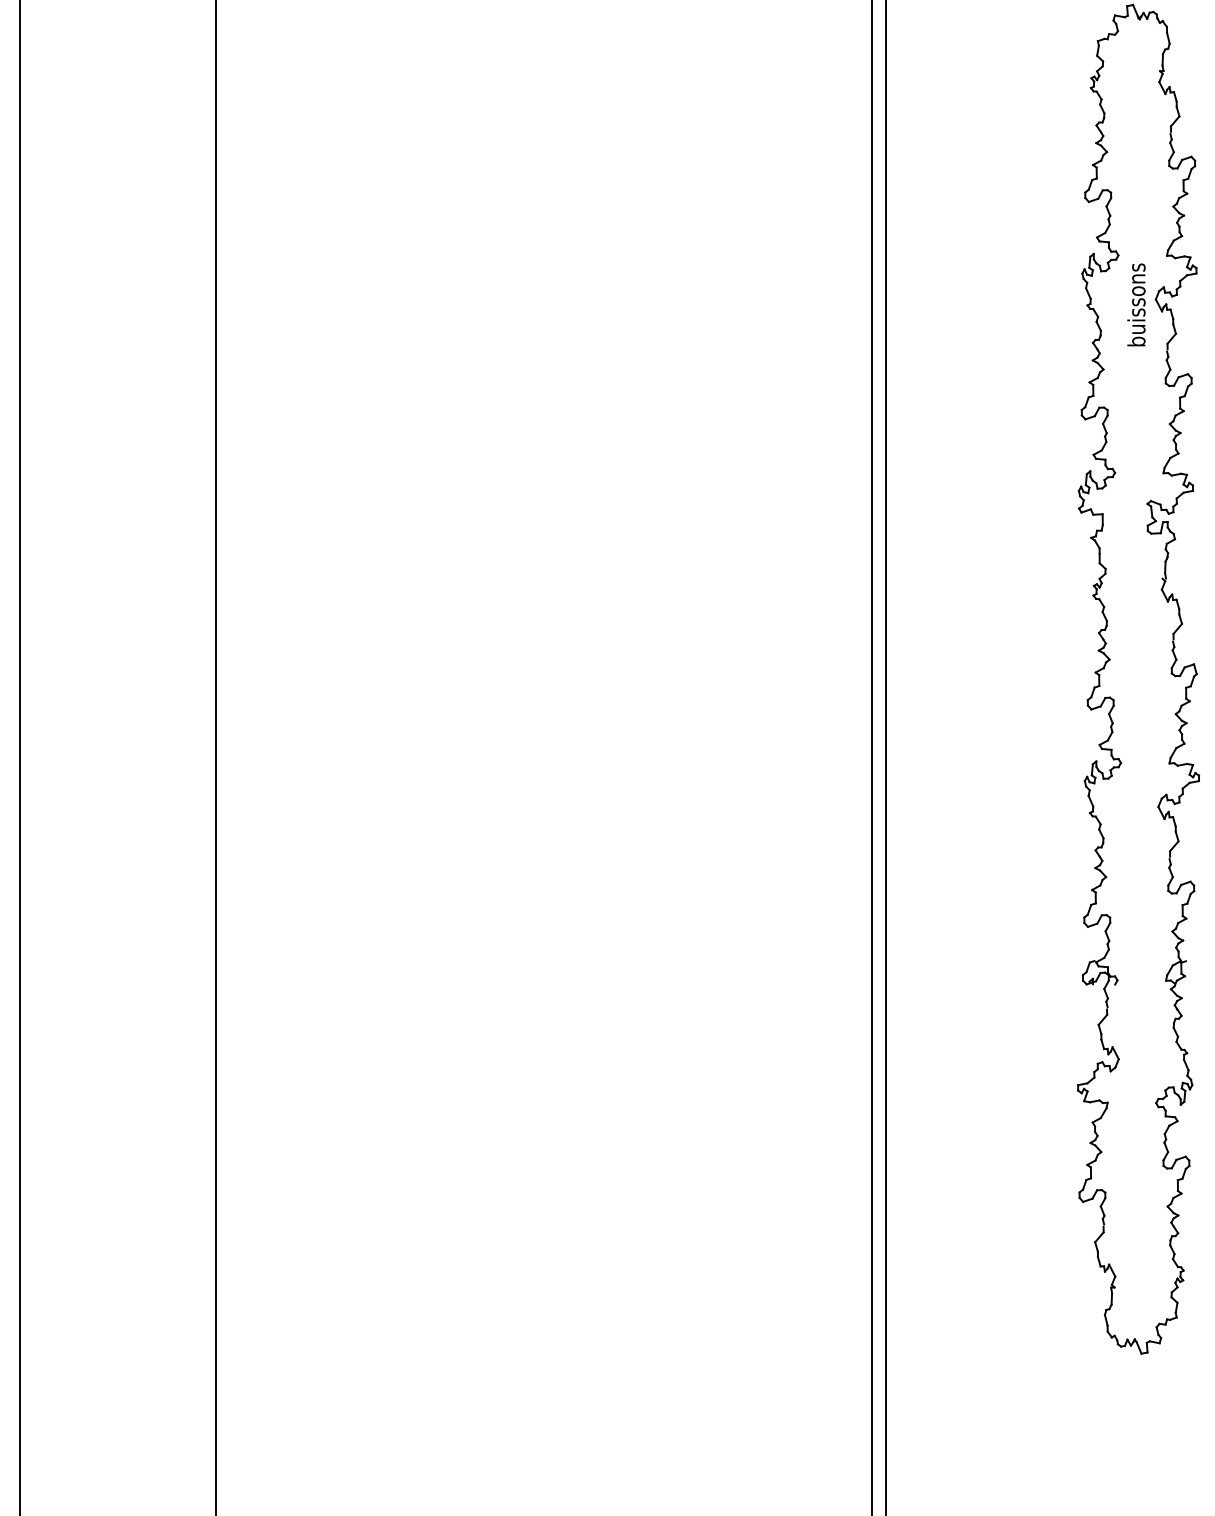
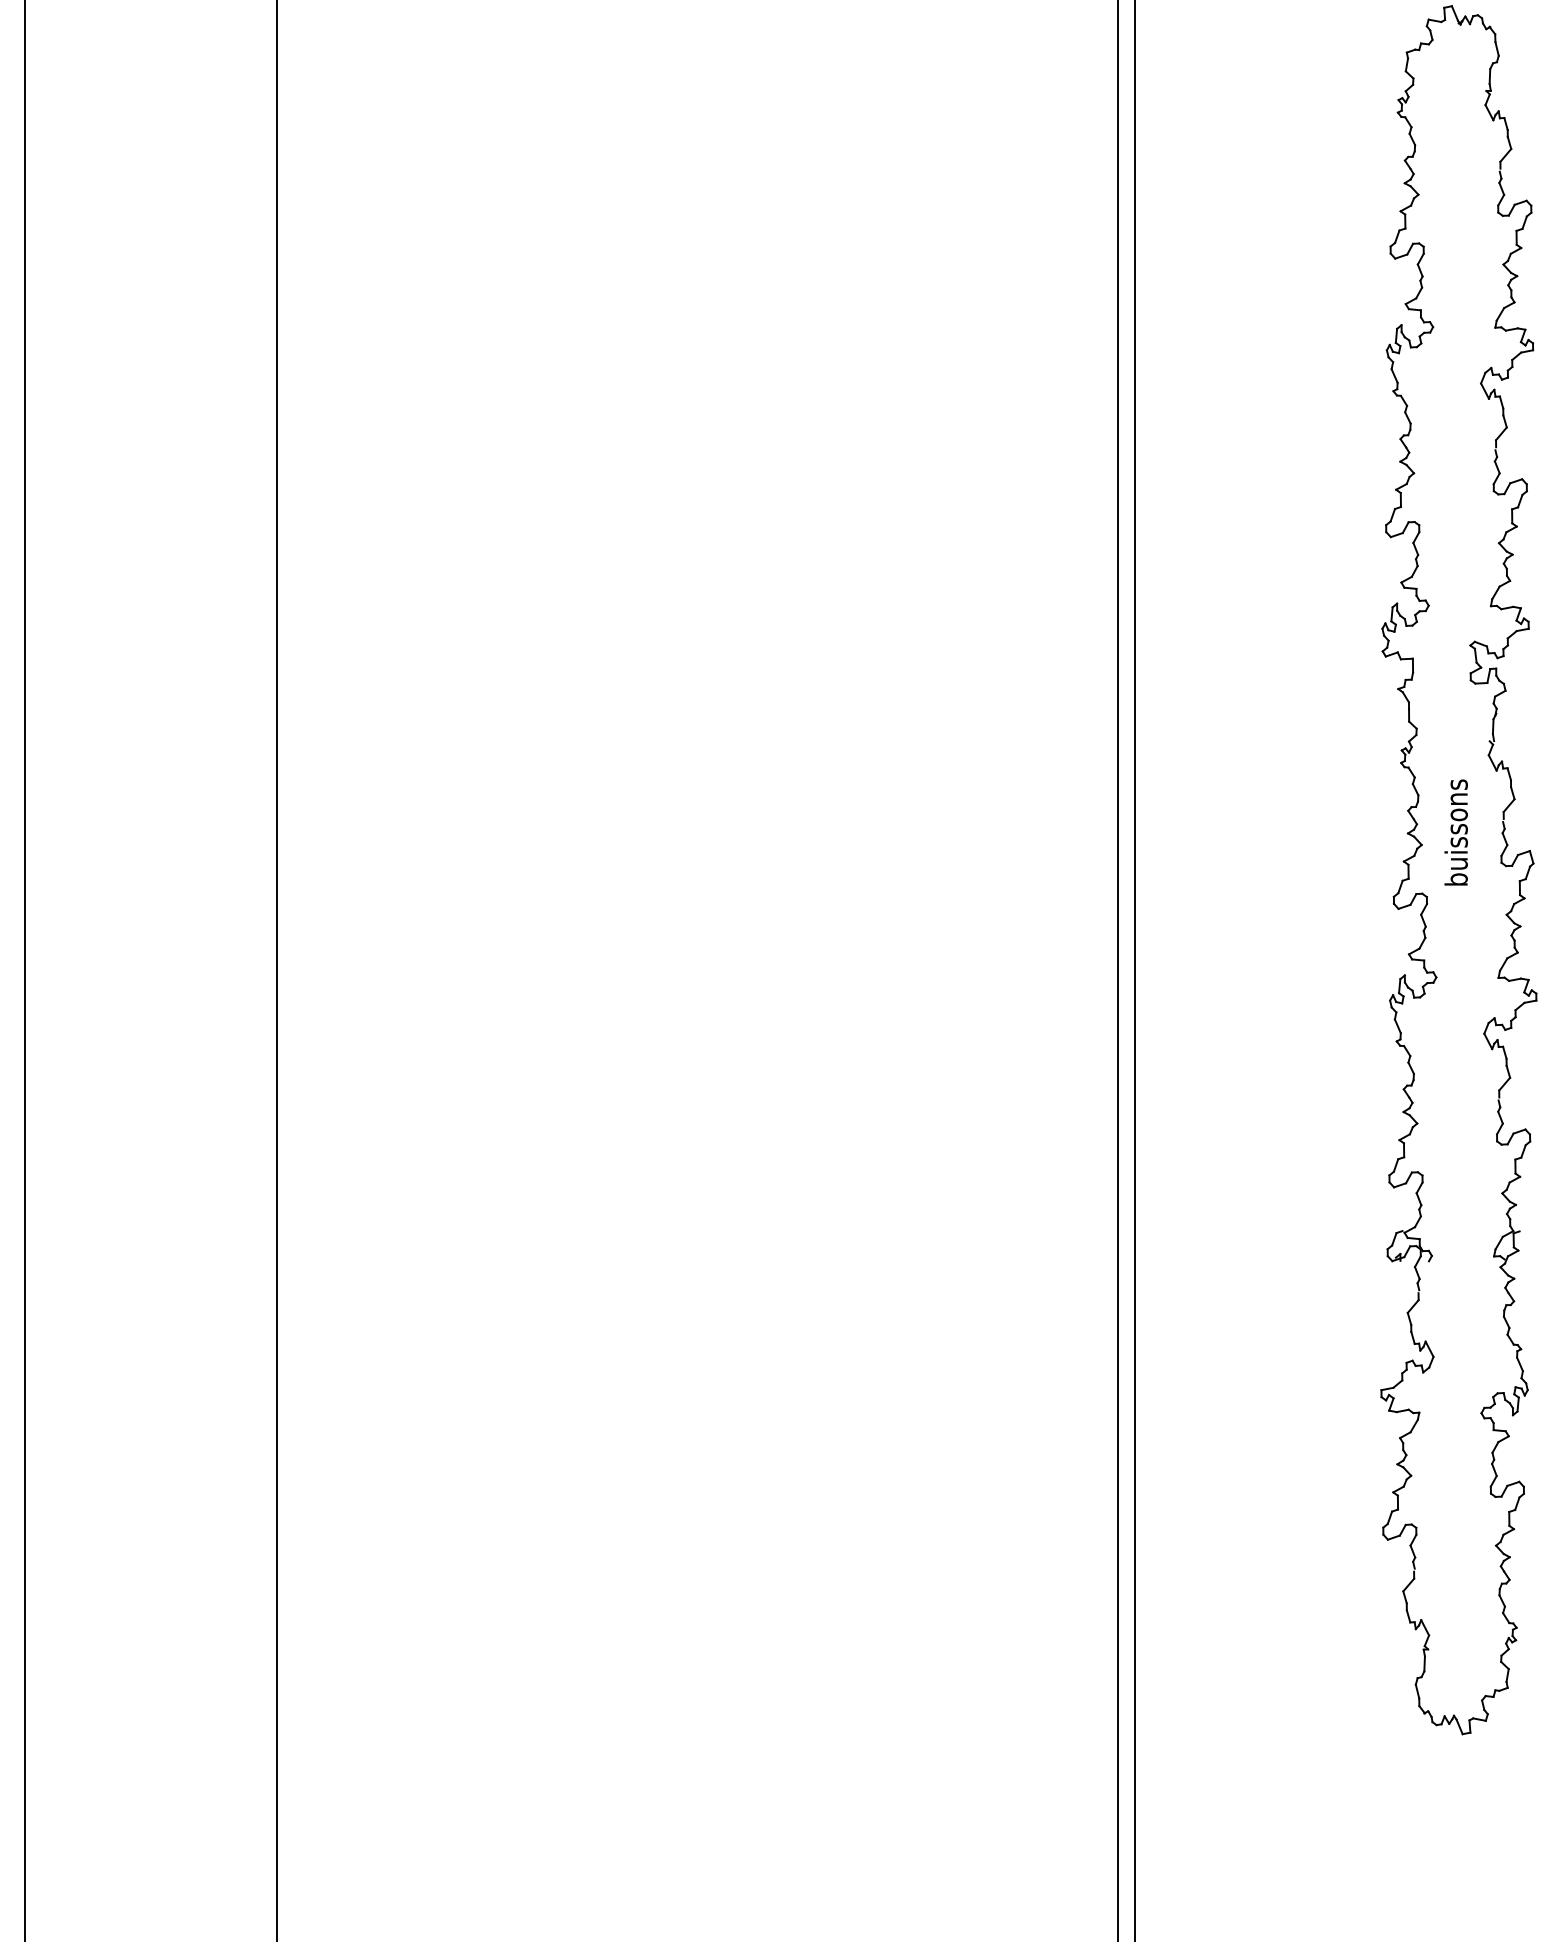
text: (1136, 304) -> (1456, 831), moved

